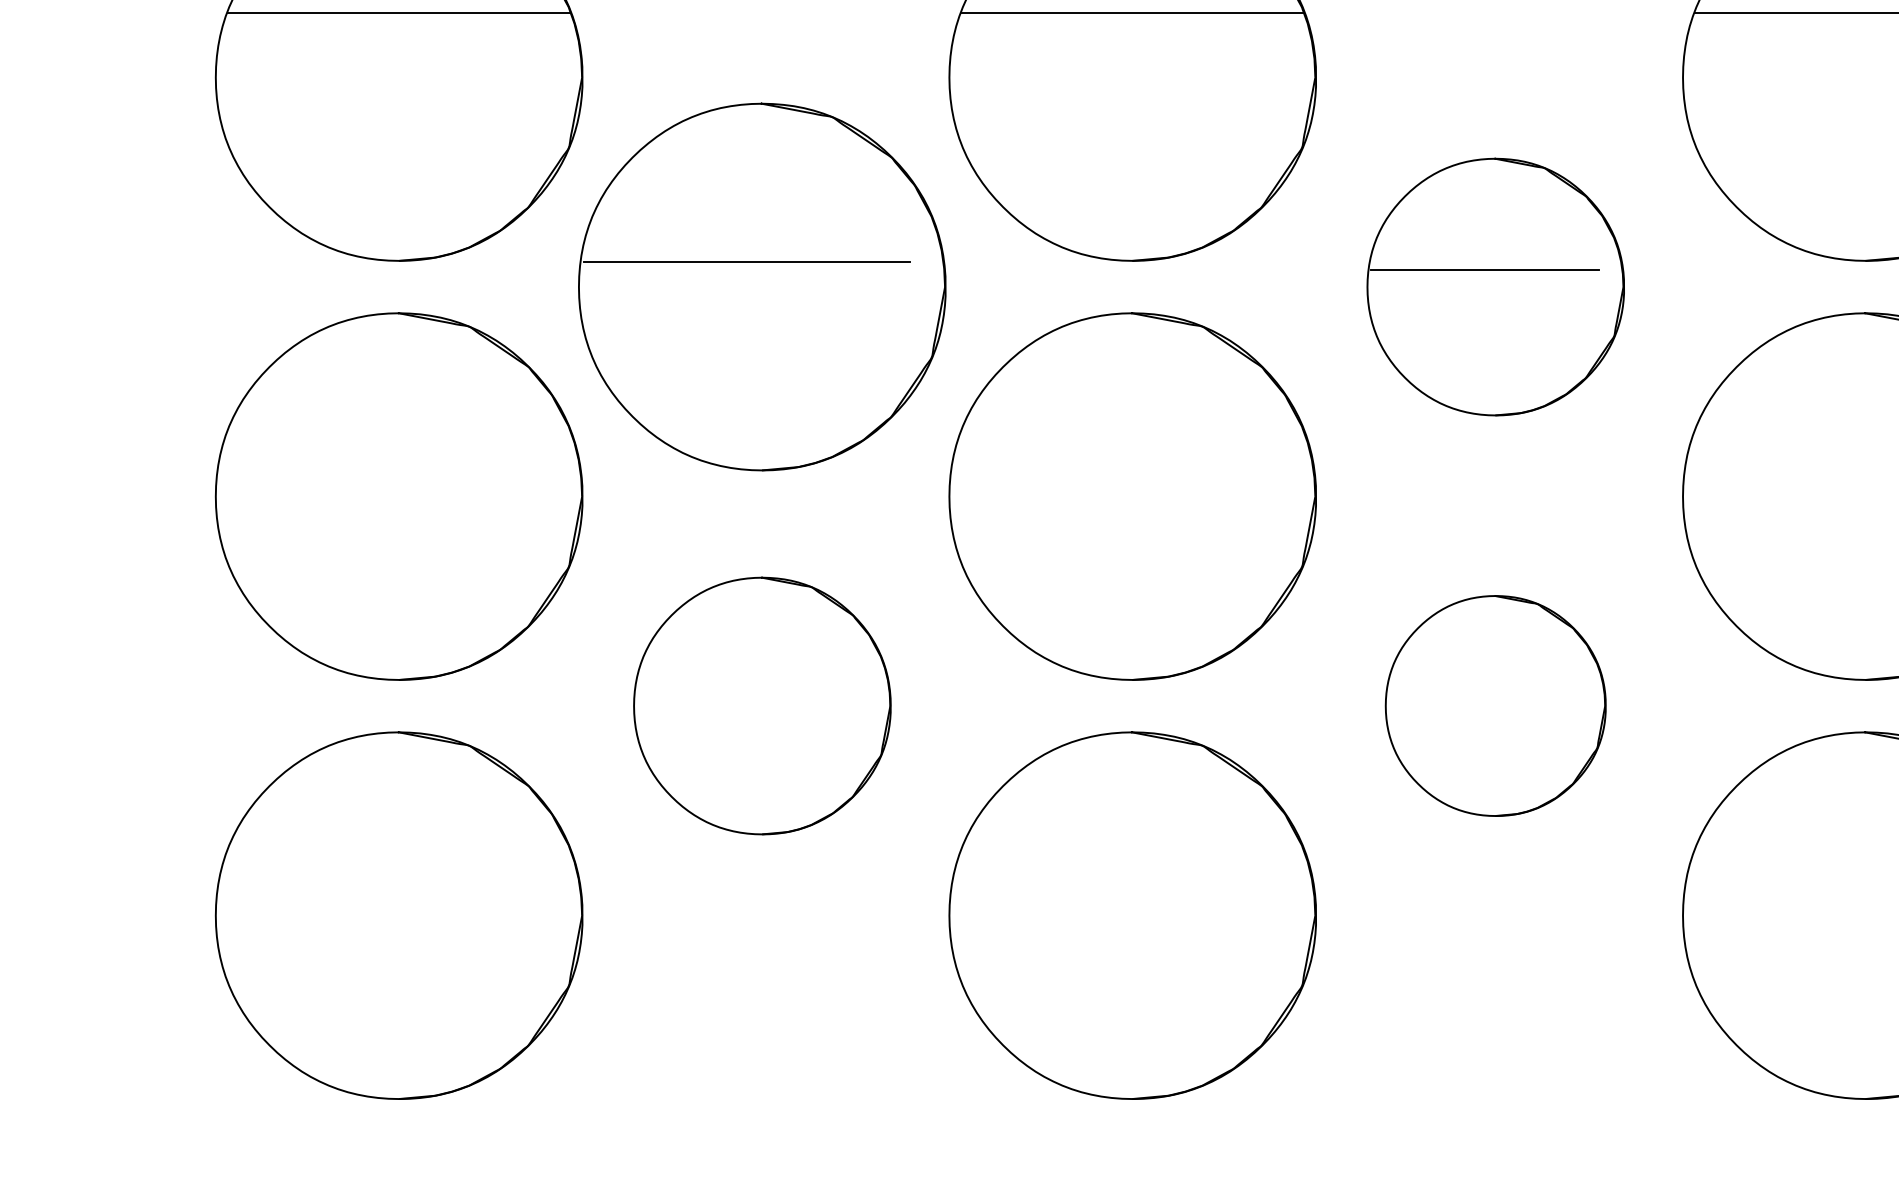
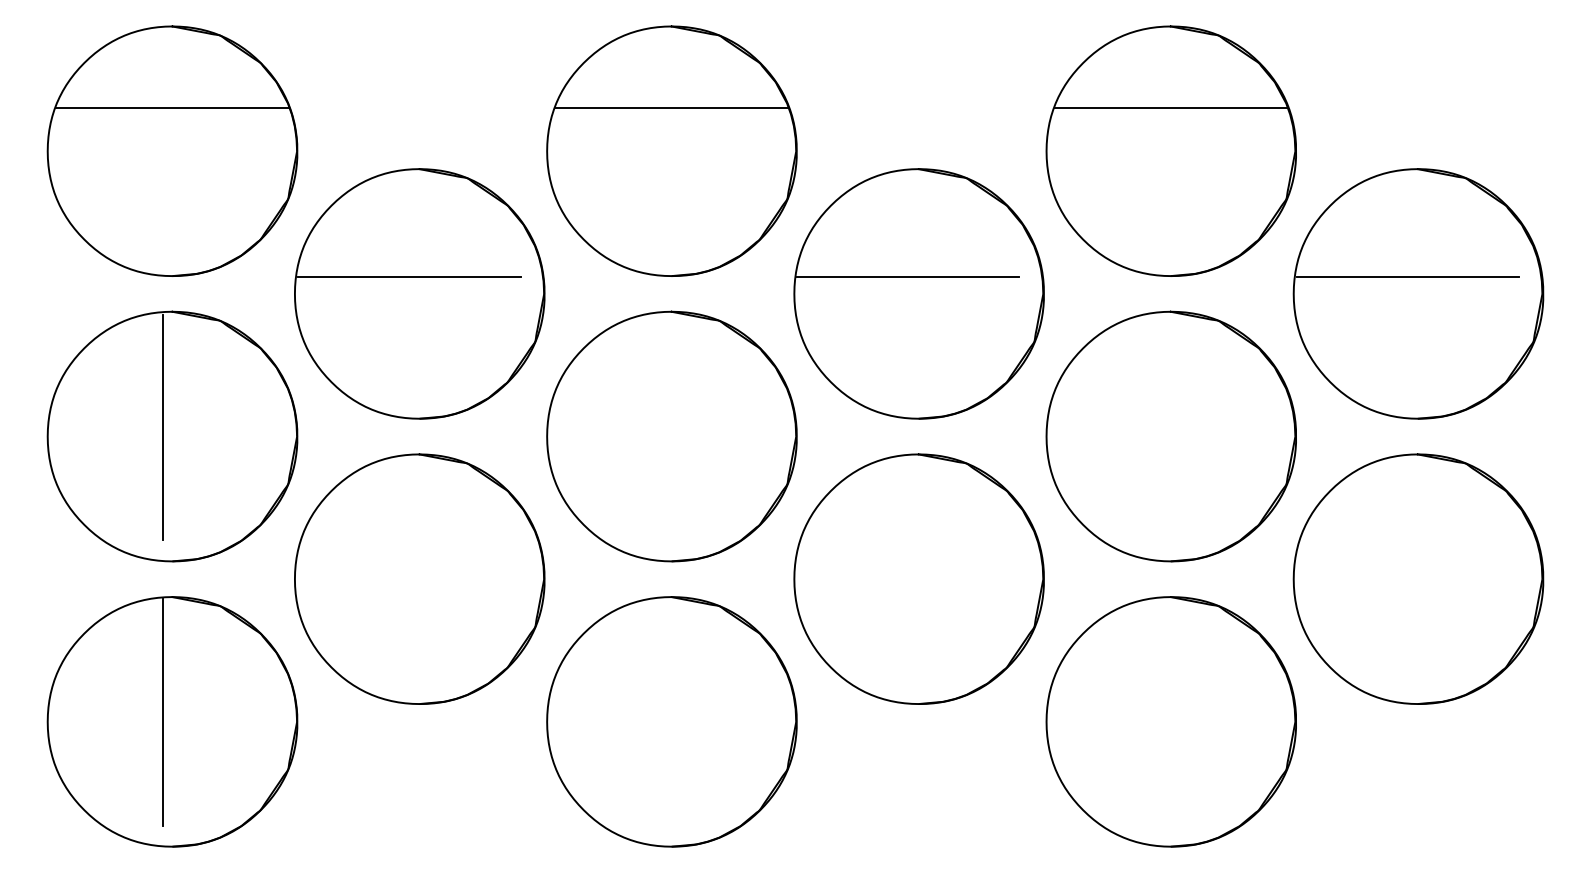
part: (1494, 286) -> (918, 293), size x1.43
line: (384, 483) -> (162, 427), added
part: (761, 705) -> (419, 578), size x1.43
part: (1494, 705) -> (918, 578), size x1.67
line: (384, 901) -> (162, 712), added

